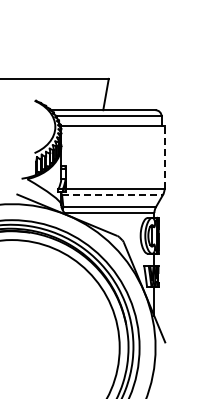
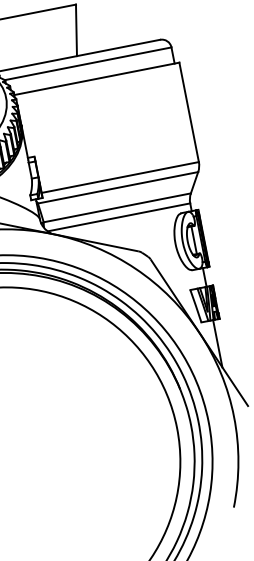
line: (164, 157) -> (188, 112), dashed -> solid
line: (113, 194) -> (119, 186), dashed -> solid

